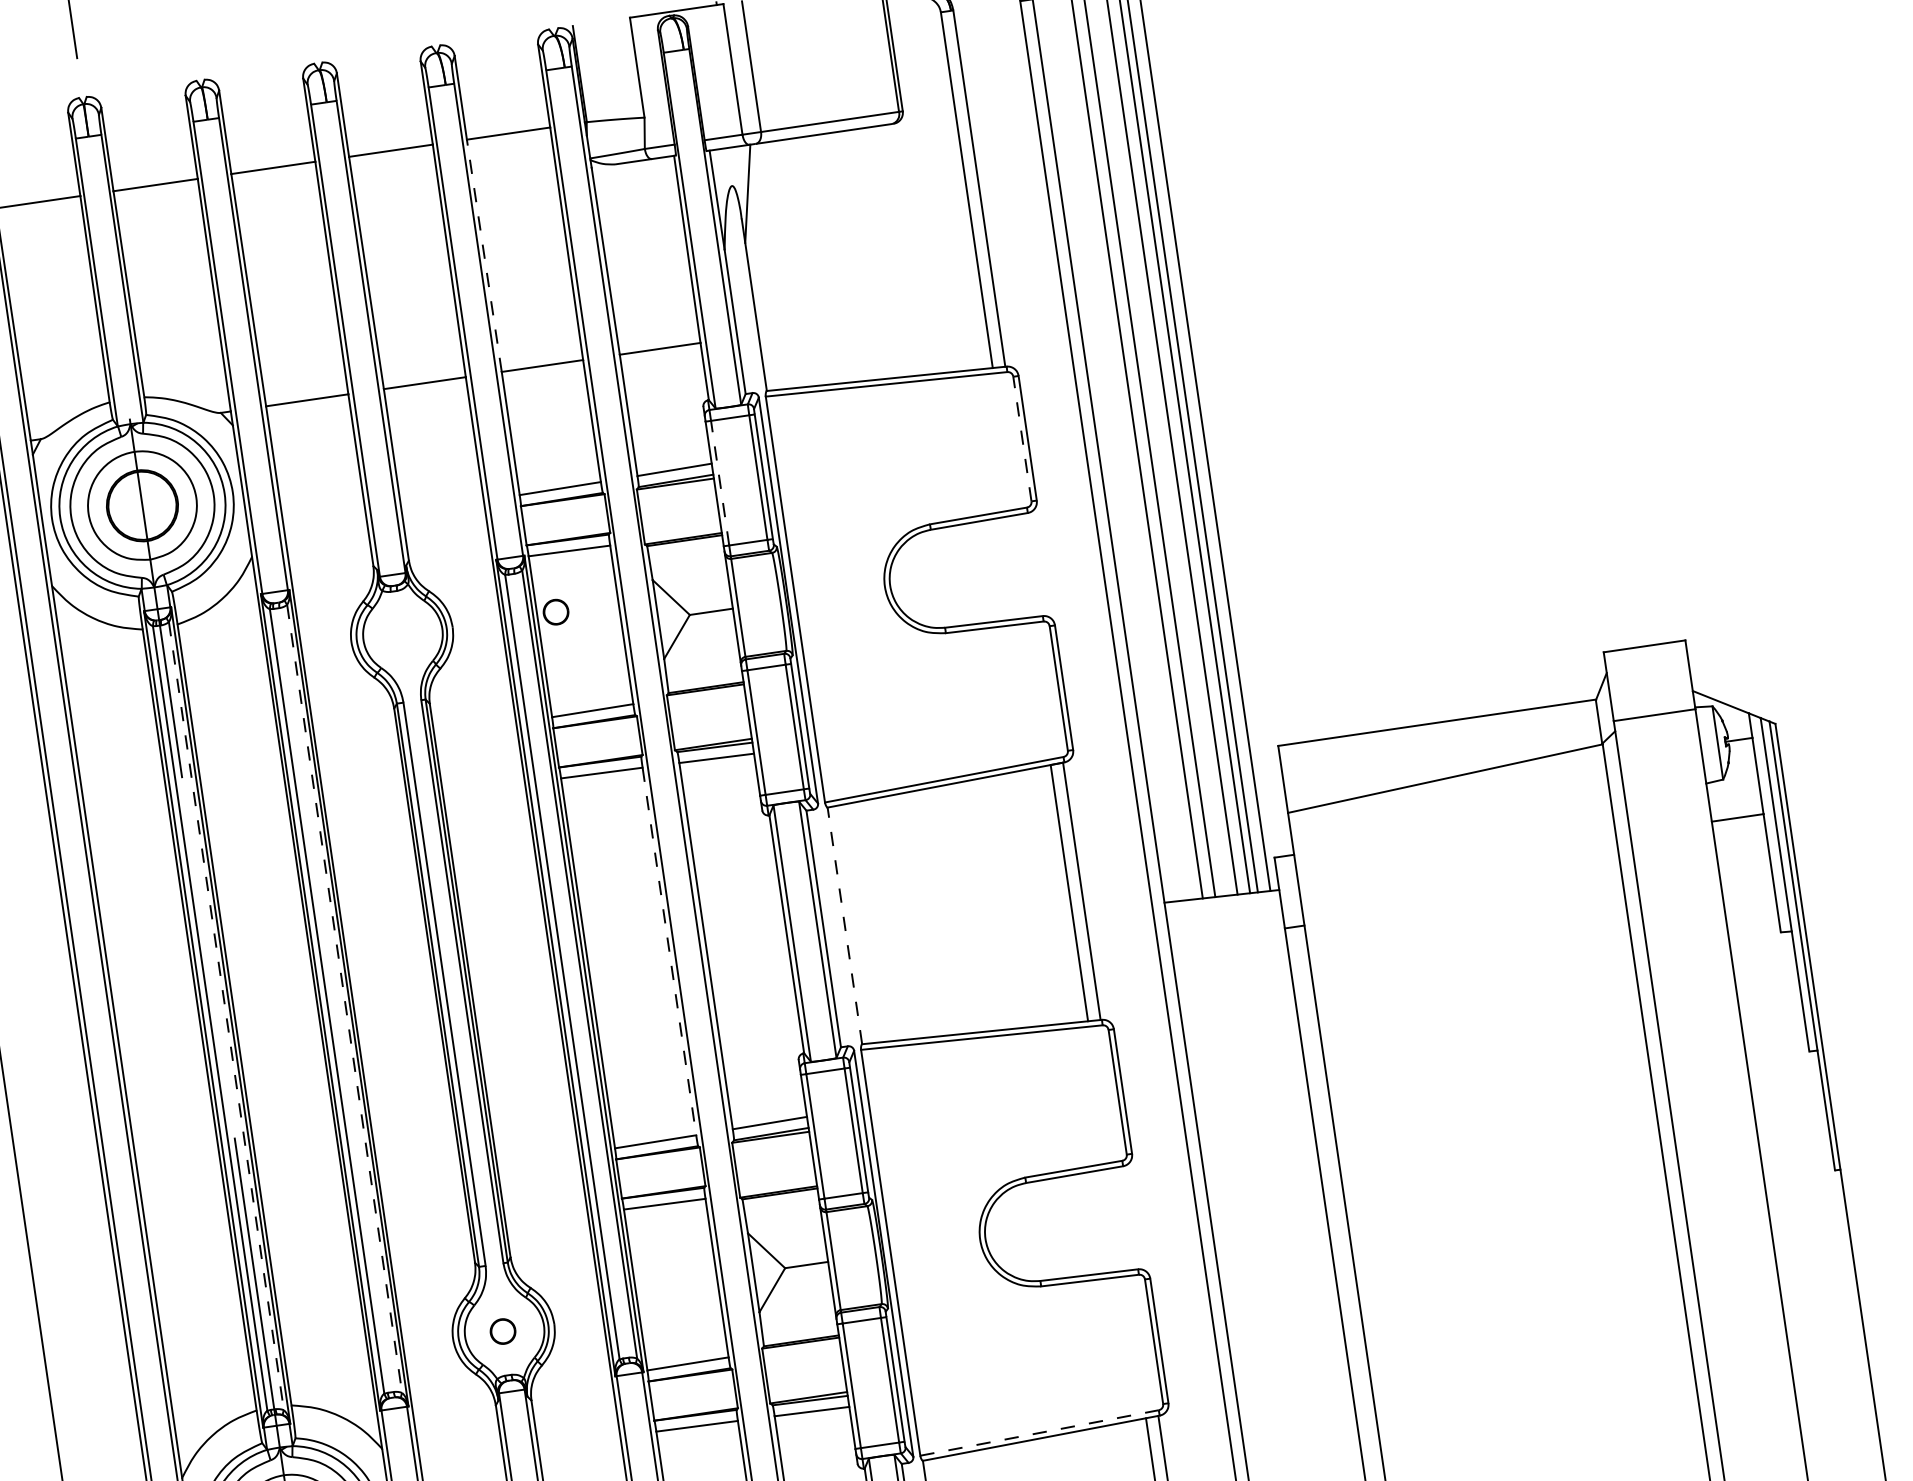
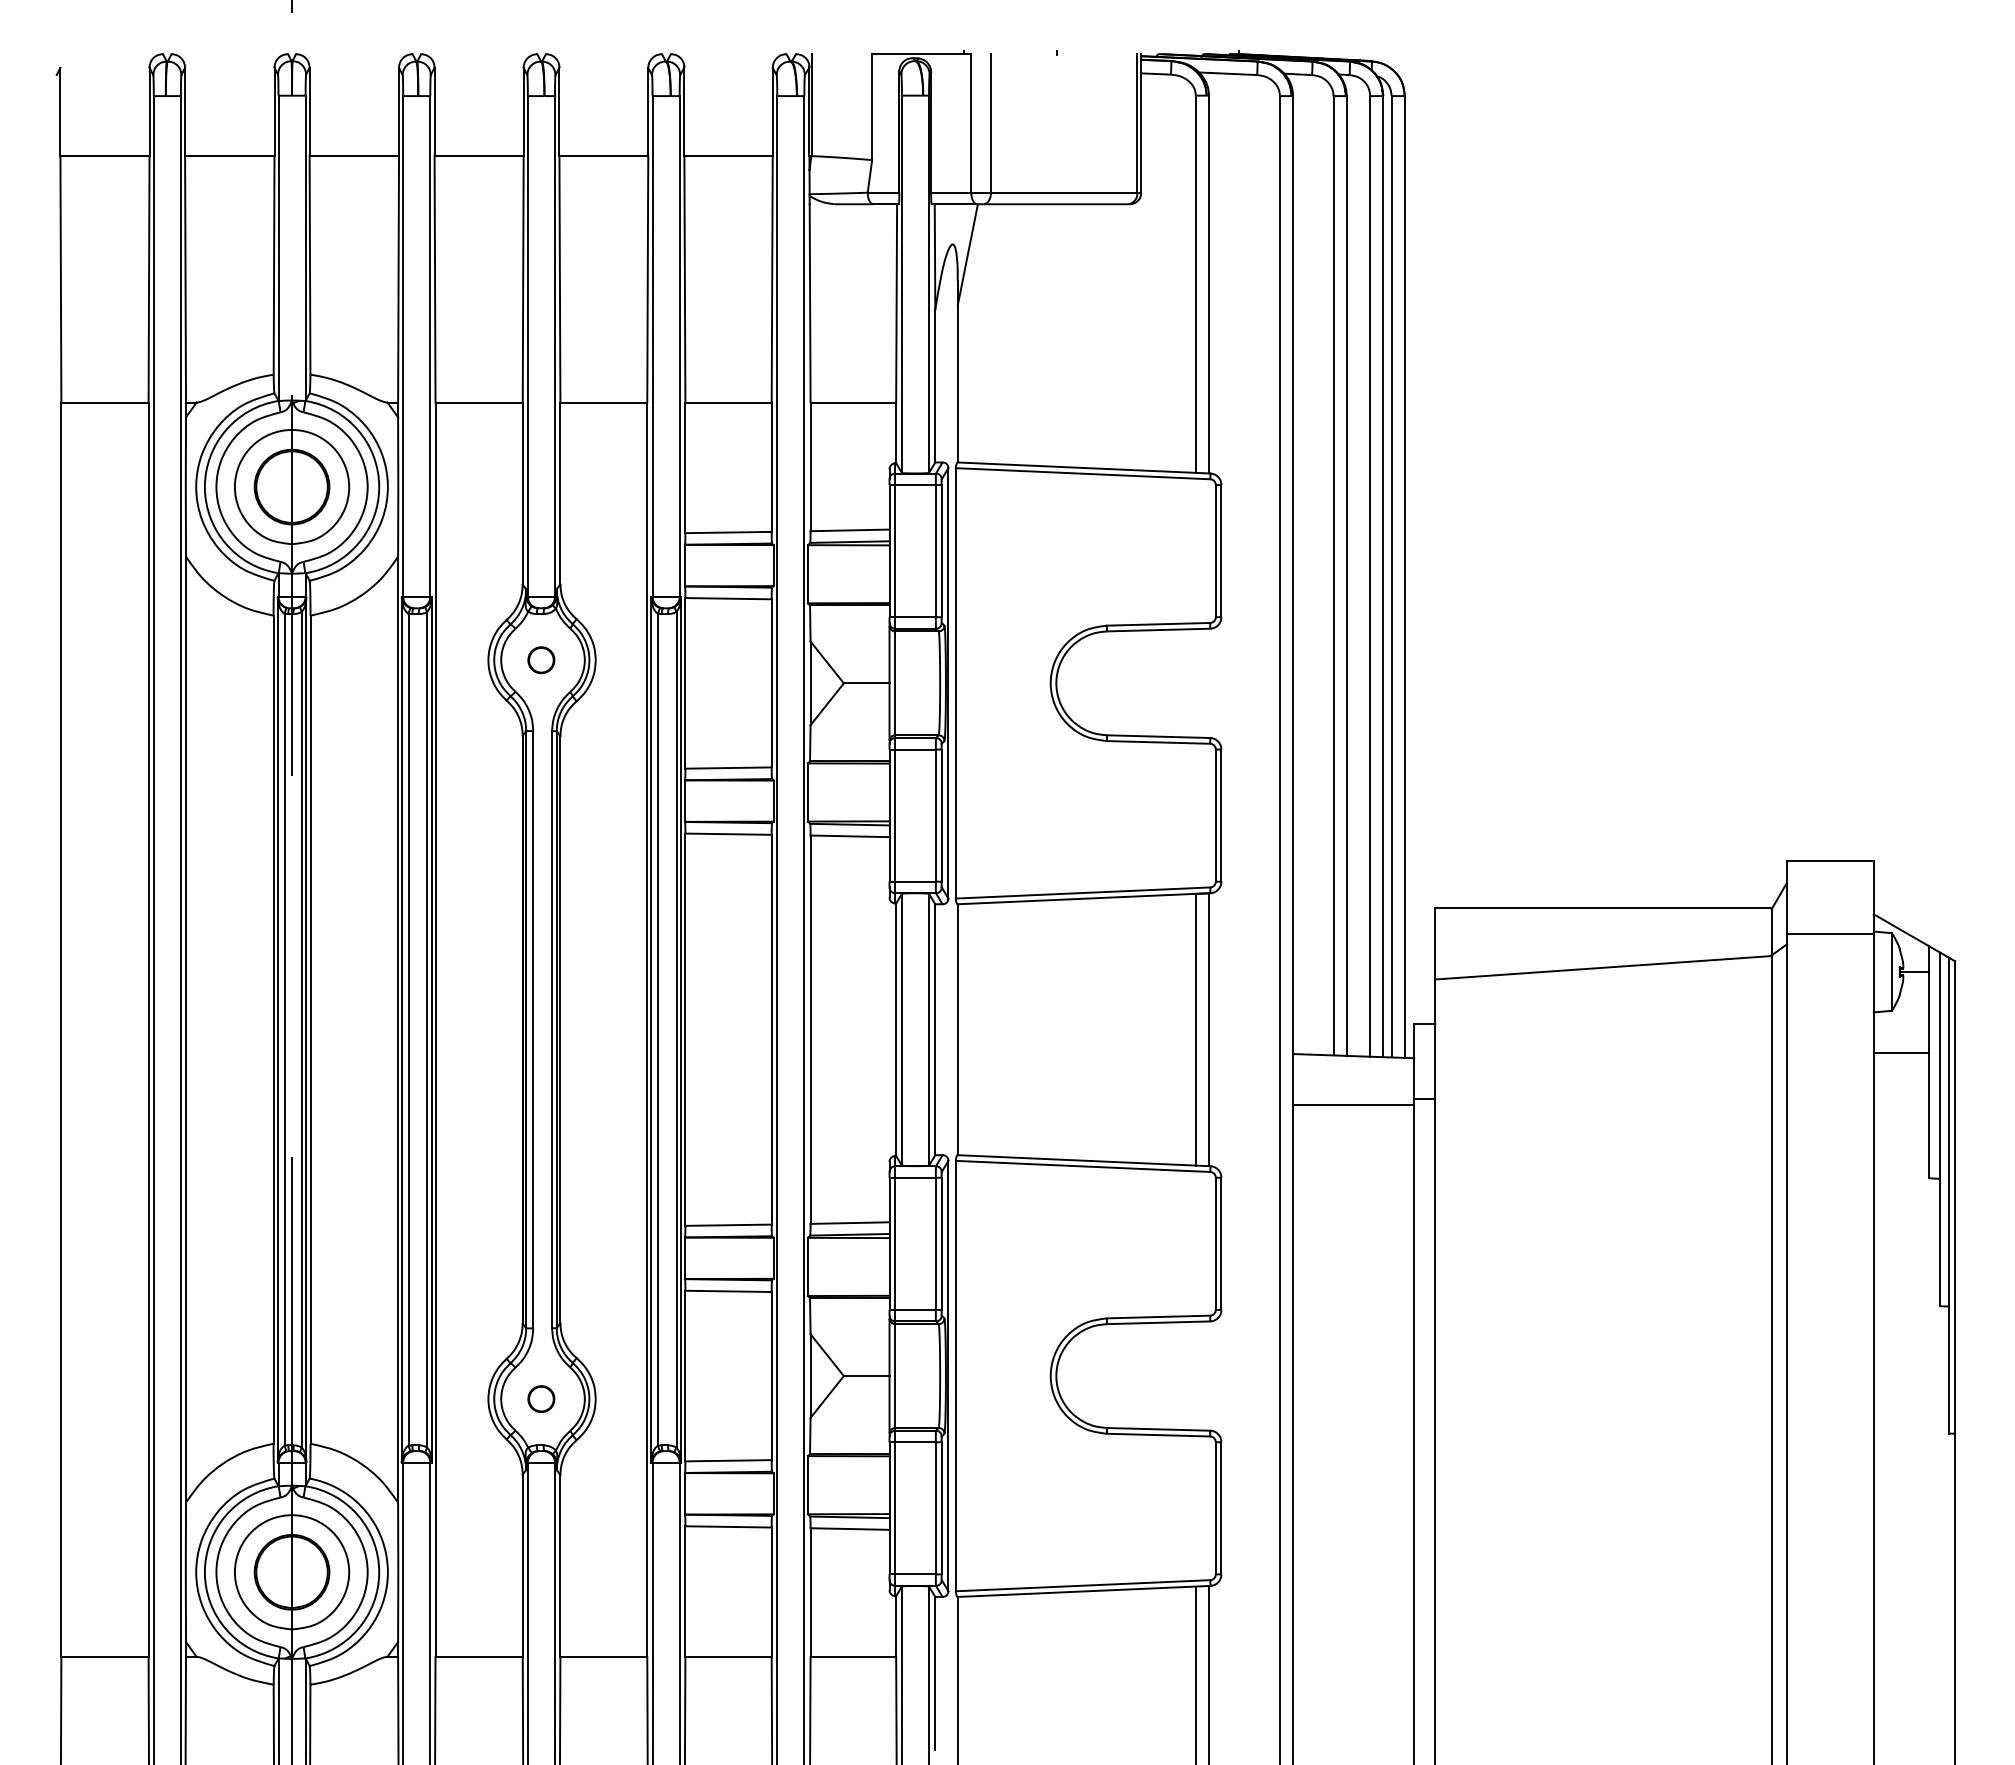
line: (483, 255) -> (684, 278), dashed -> solid
line: (1022, 438) -> (1215, 550), dashed -> solid
line: (720, 482) -> (895, 550), dashed -> solid
part: (556, 612) -> (541, 660), moved
line: (844, 925) -> (957, 1029), dashed -> solid
line: (1228, 941) -> (1353, 1104), added
line: (669, 951) -> (771, 1029), dashed -> solid
line: (344, 998) -> (427, 1029), dashed -> solid
line: (225, 1015) -> (301, 1029), dashed -> solid
line: (1039, 1432) -> (1083, 1585), dashed -> solid

